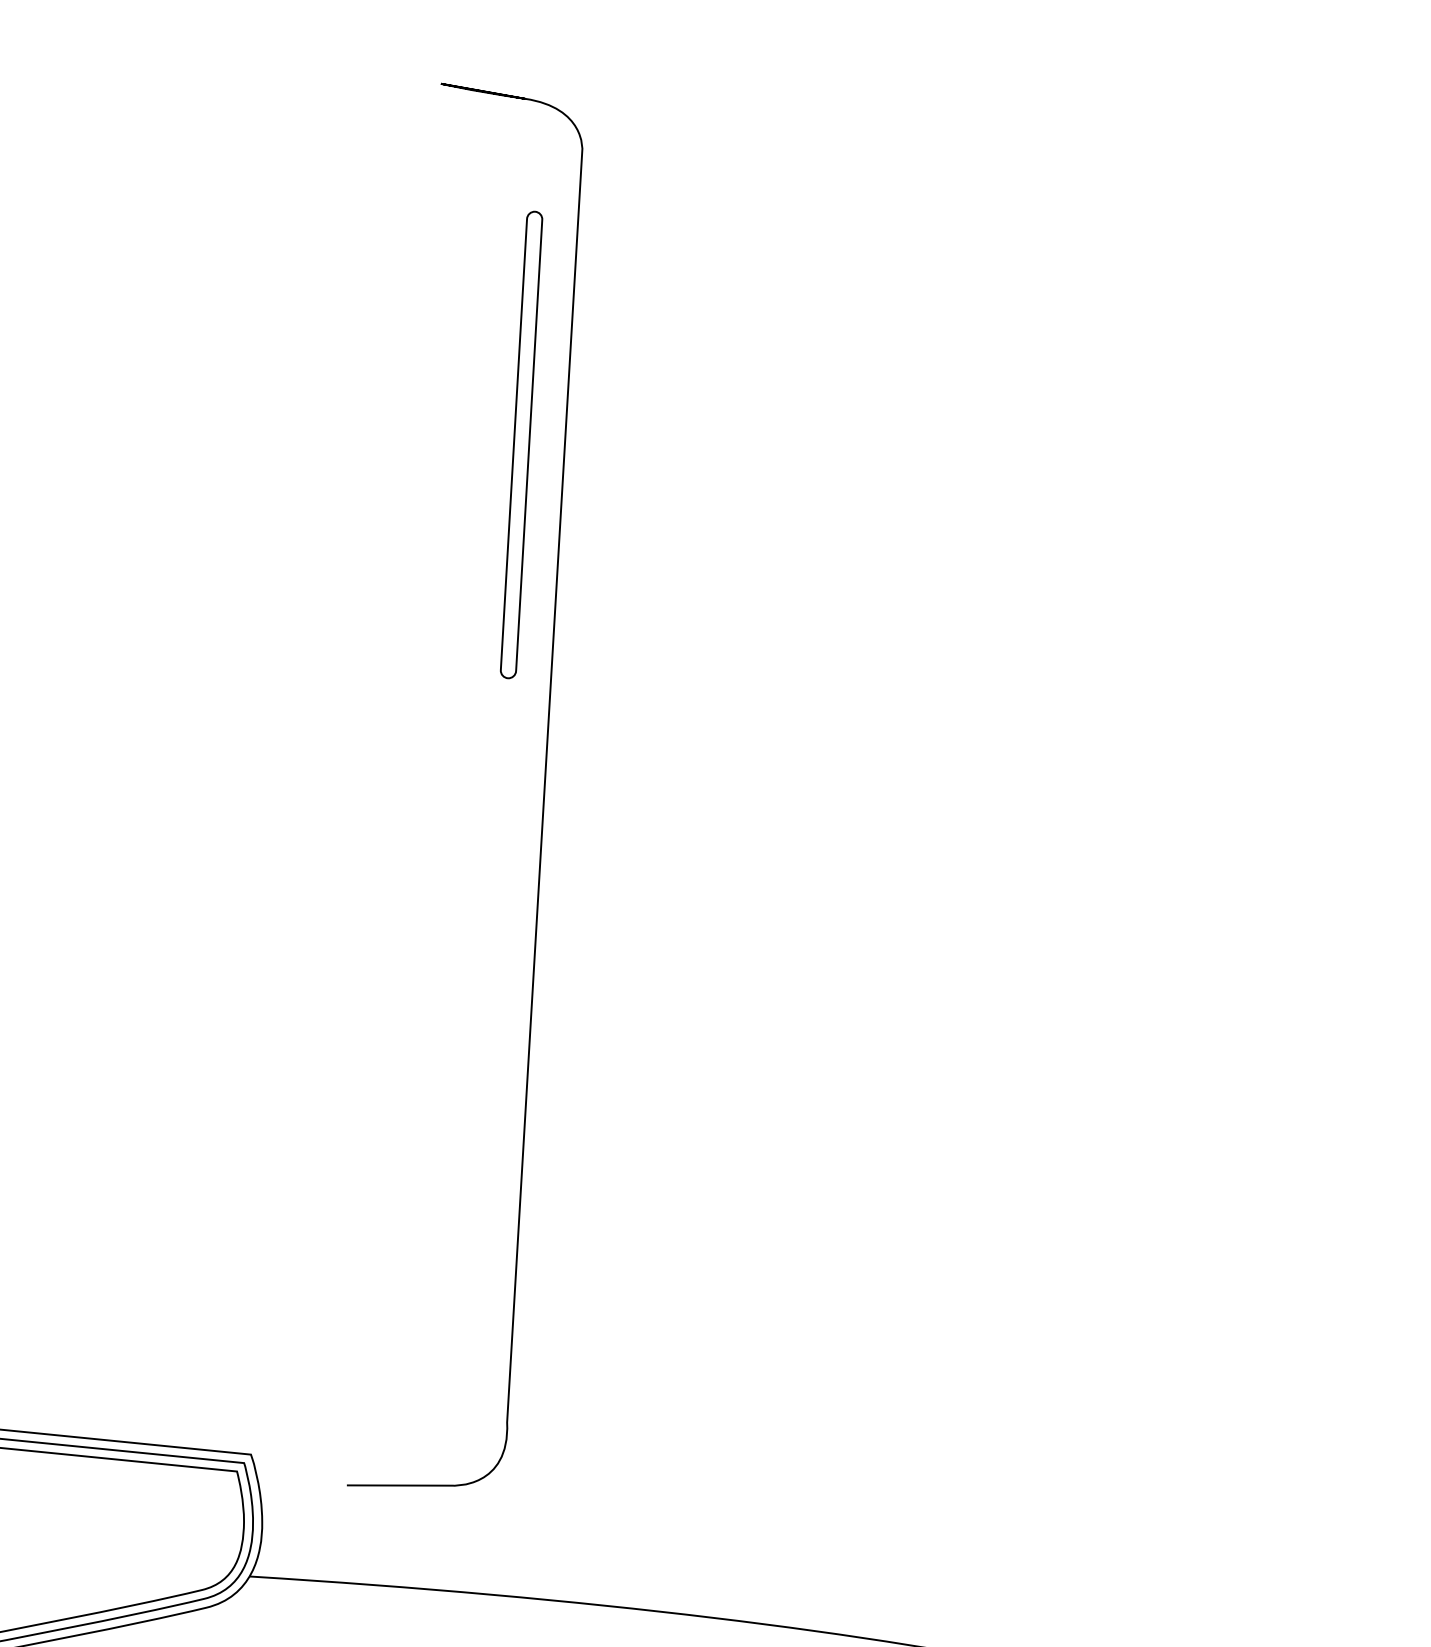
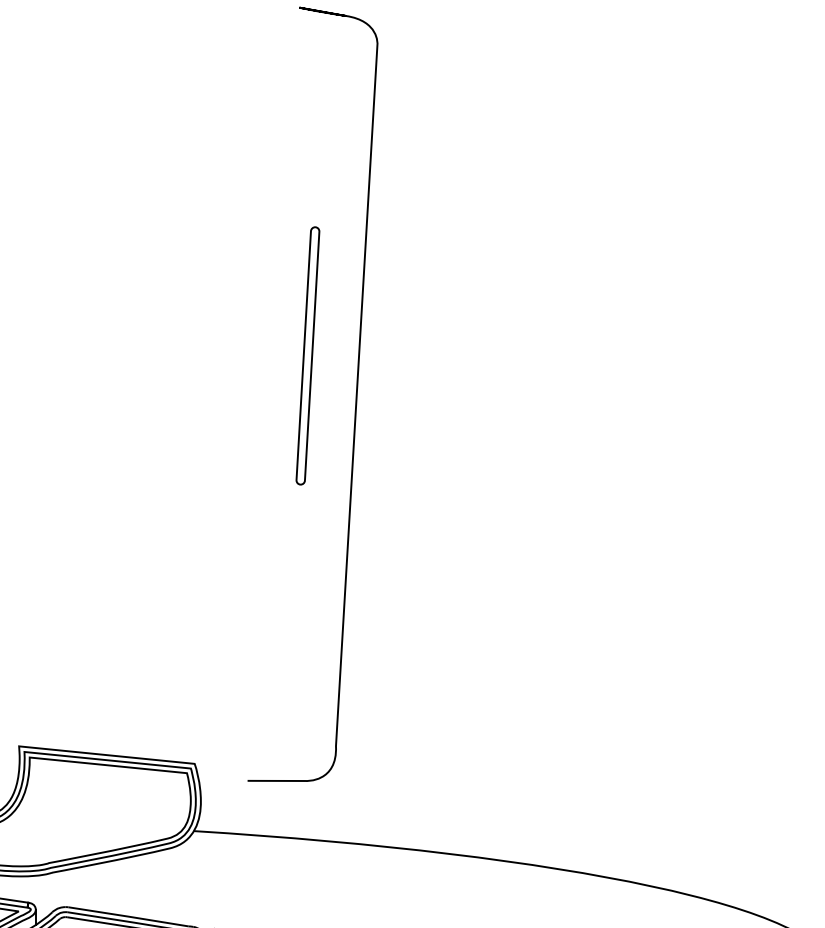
part: (520, 444) -> (307, 355), moved

